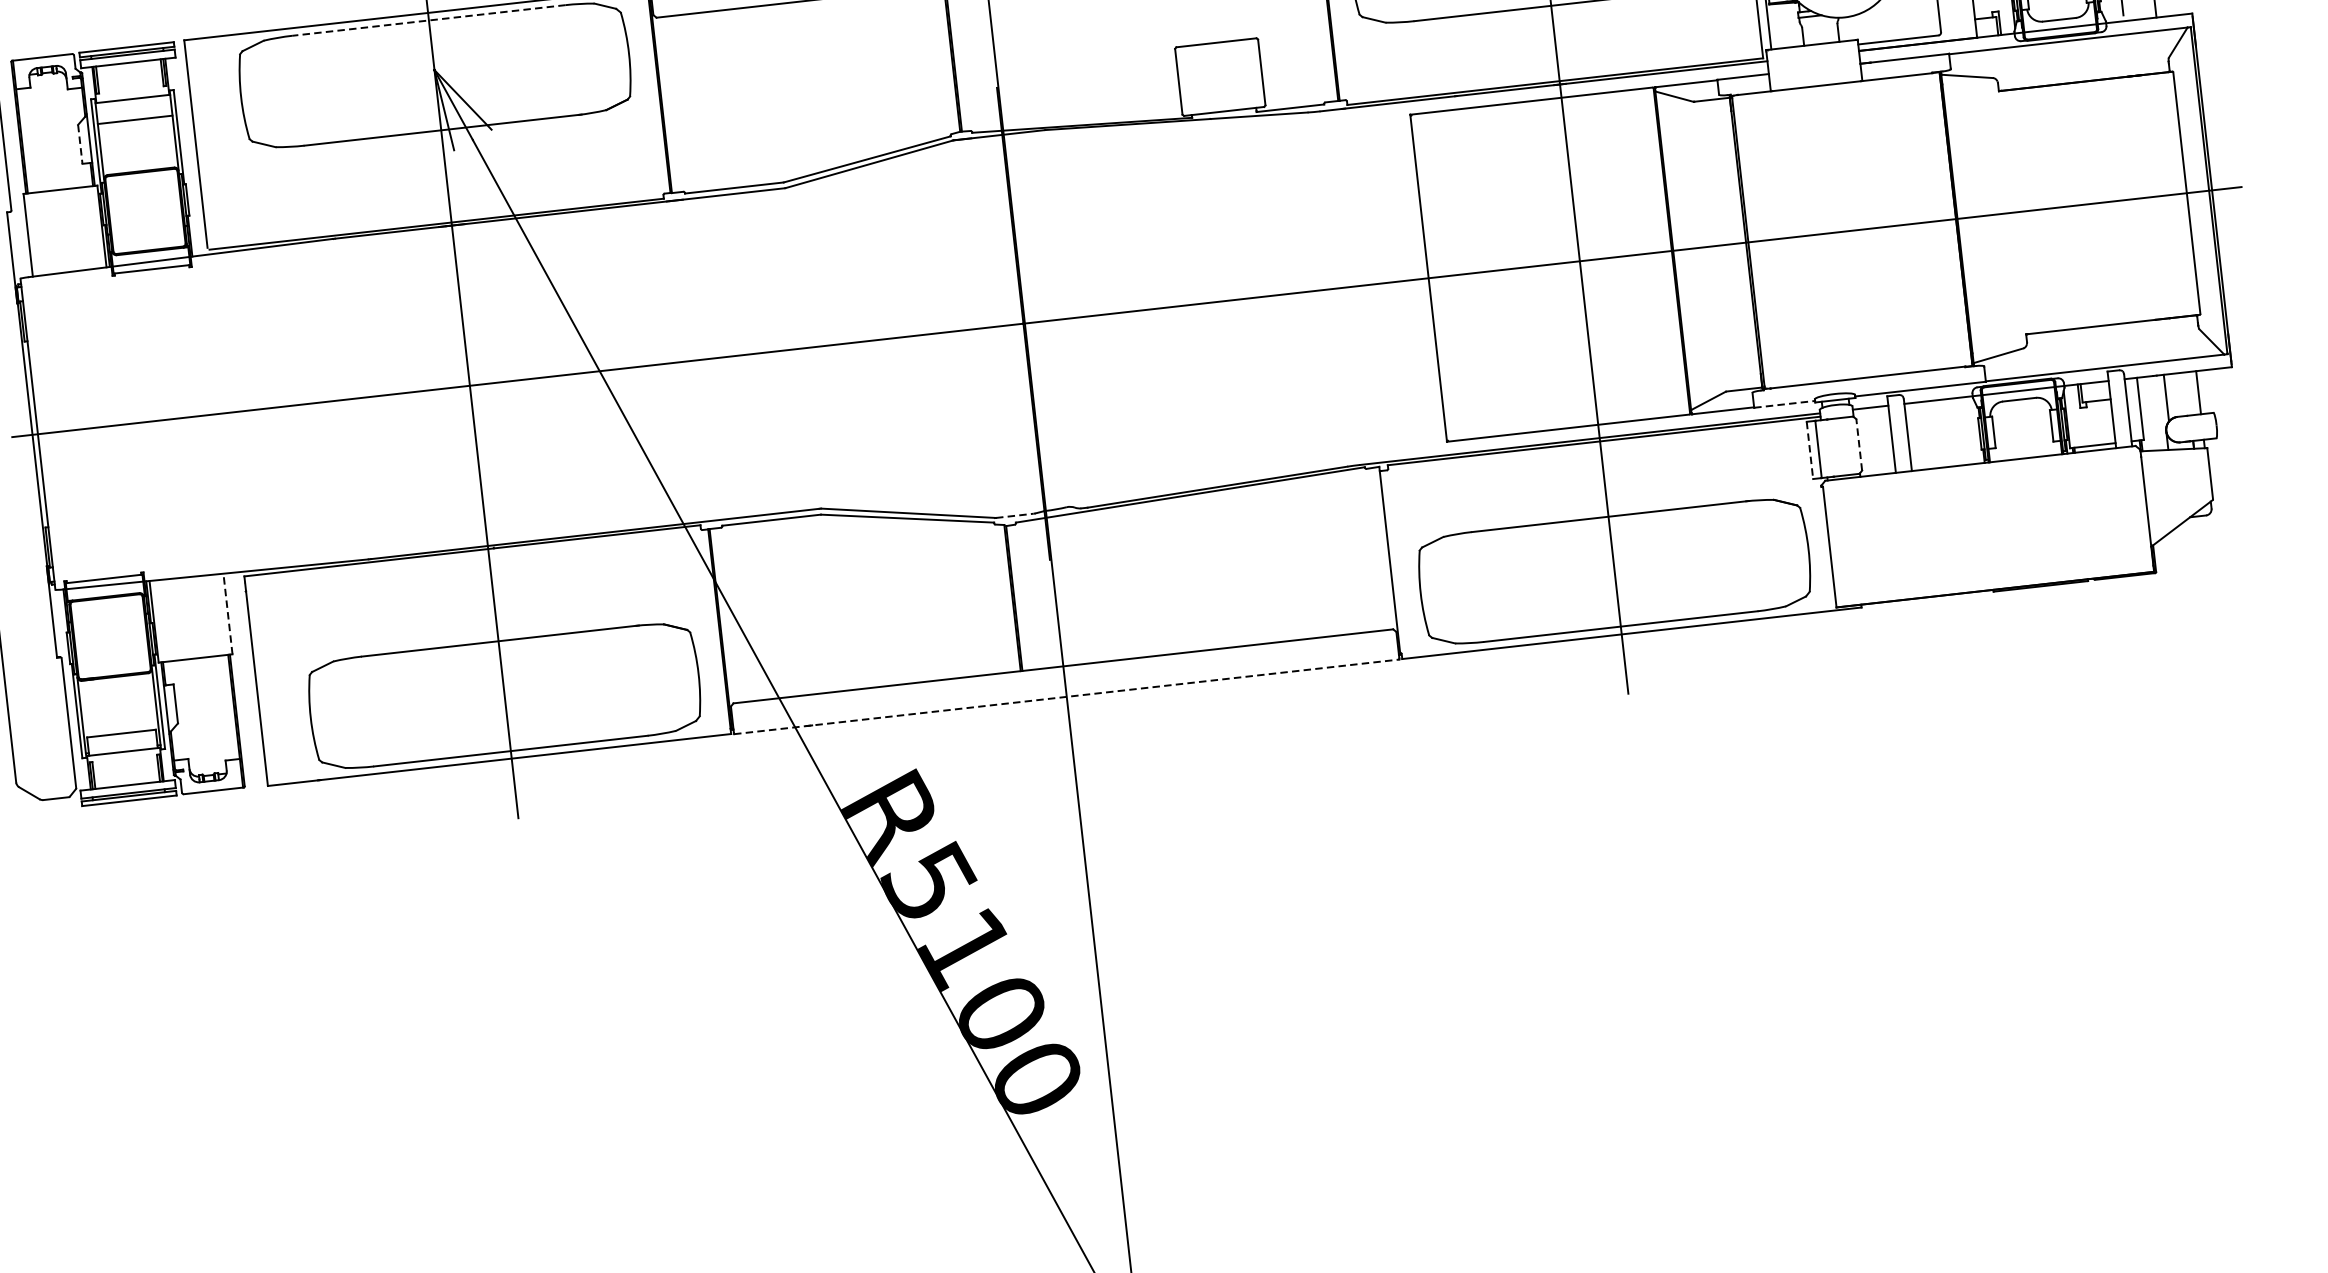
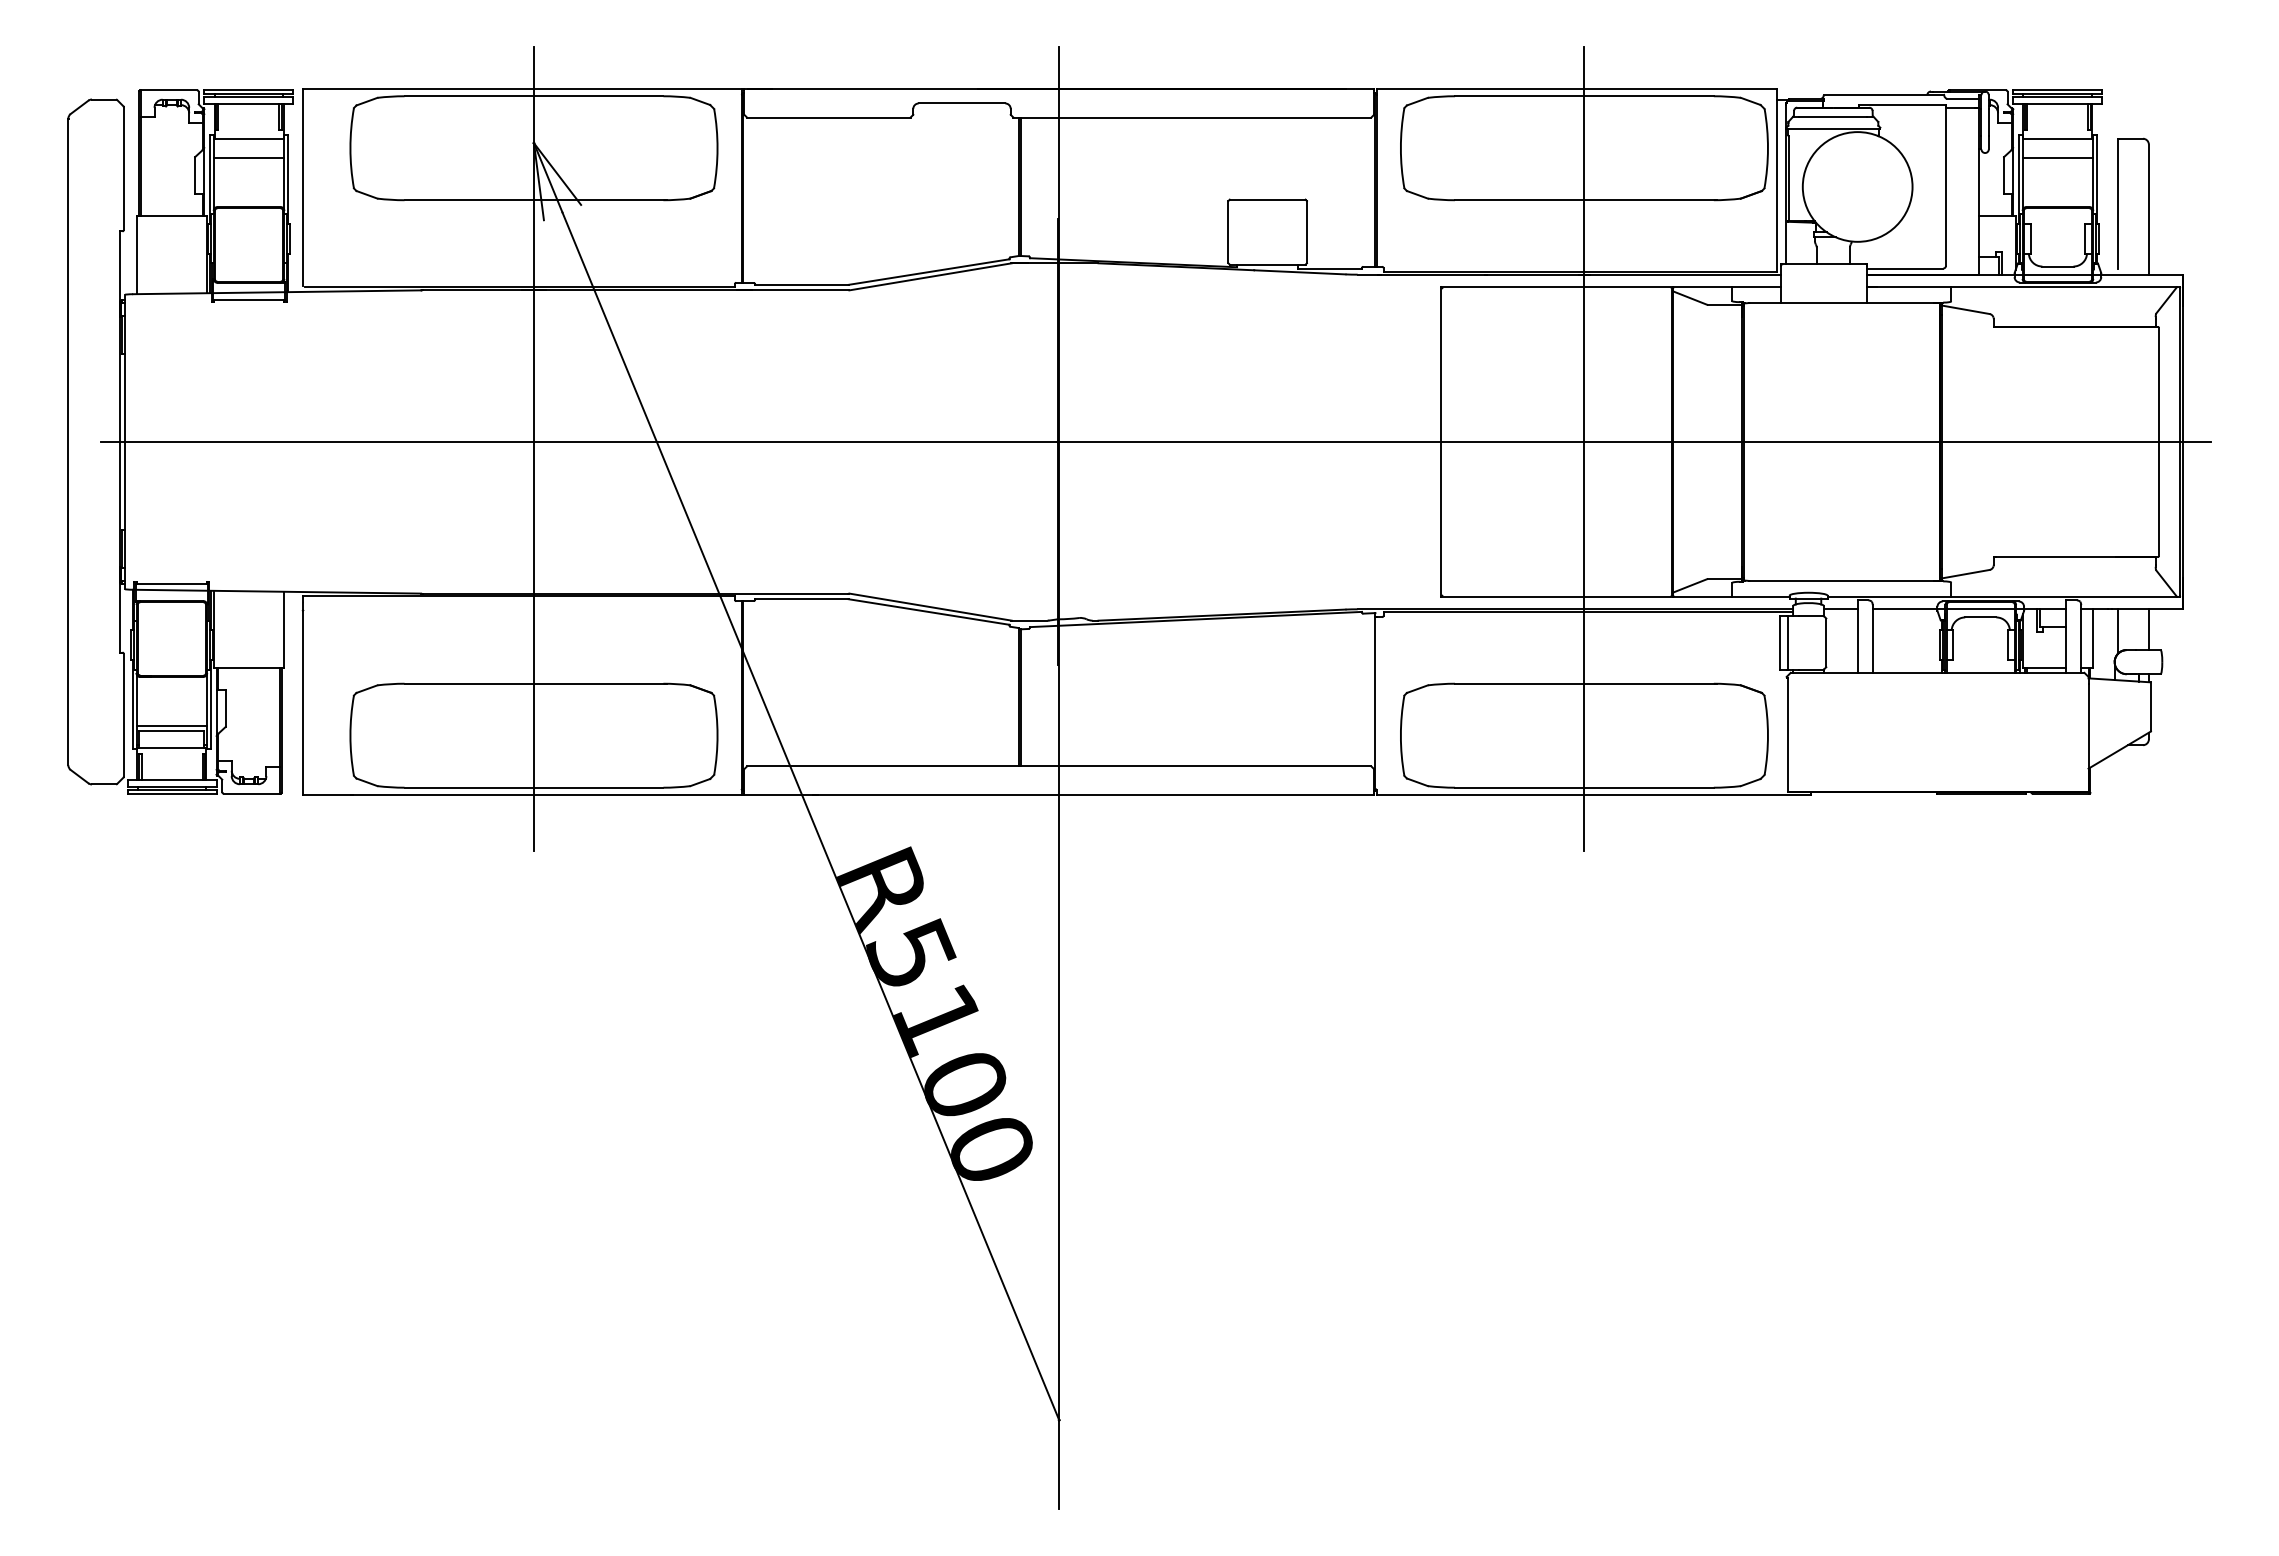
line: (428, 20) -> (533, 96), dashed -> solid
line: (80, 145) -> (195, 176), dashed -> solid
line: (1784, 404) -> (1760, 597), dashed -> solid
line: (1859, 444) -> (1826, 642), dashed -> solid
line: (1809, 451) -> (1779, 643), dashed -> solid
line: (1014, 515) -> (1029, 620), dashed -> solid
line: (227, 613) -> (283, 629), dashed -> solid
line: (1067, 697) -> (1059, 795), dashed -> solid
line: (120, 728) -> (171, 725), added

